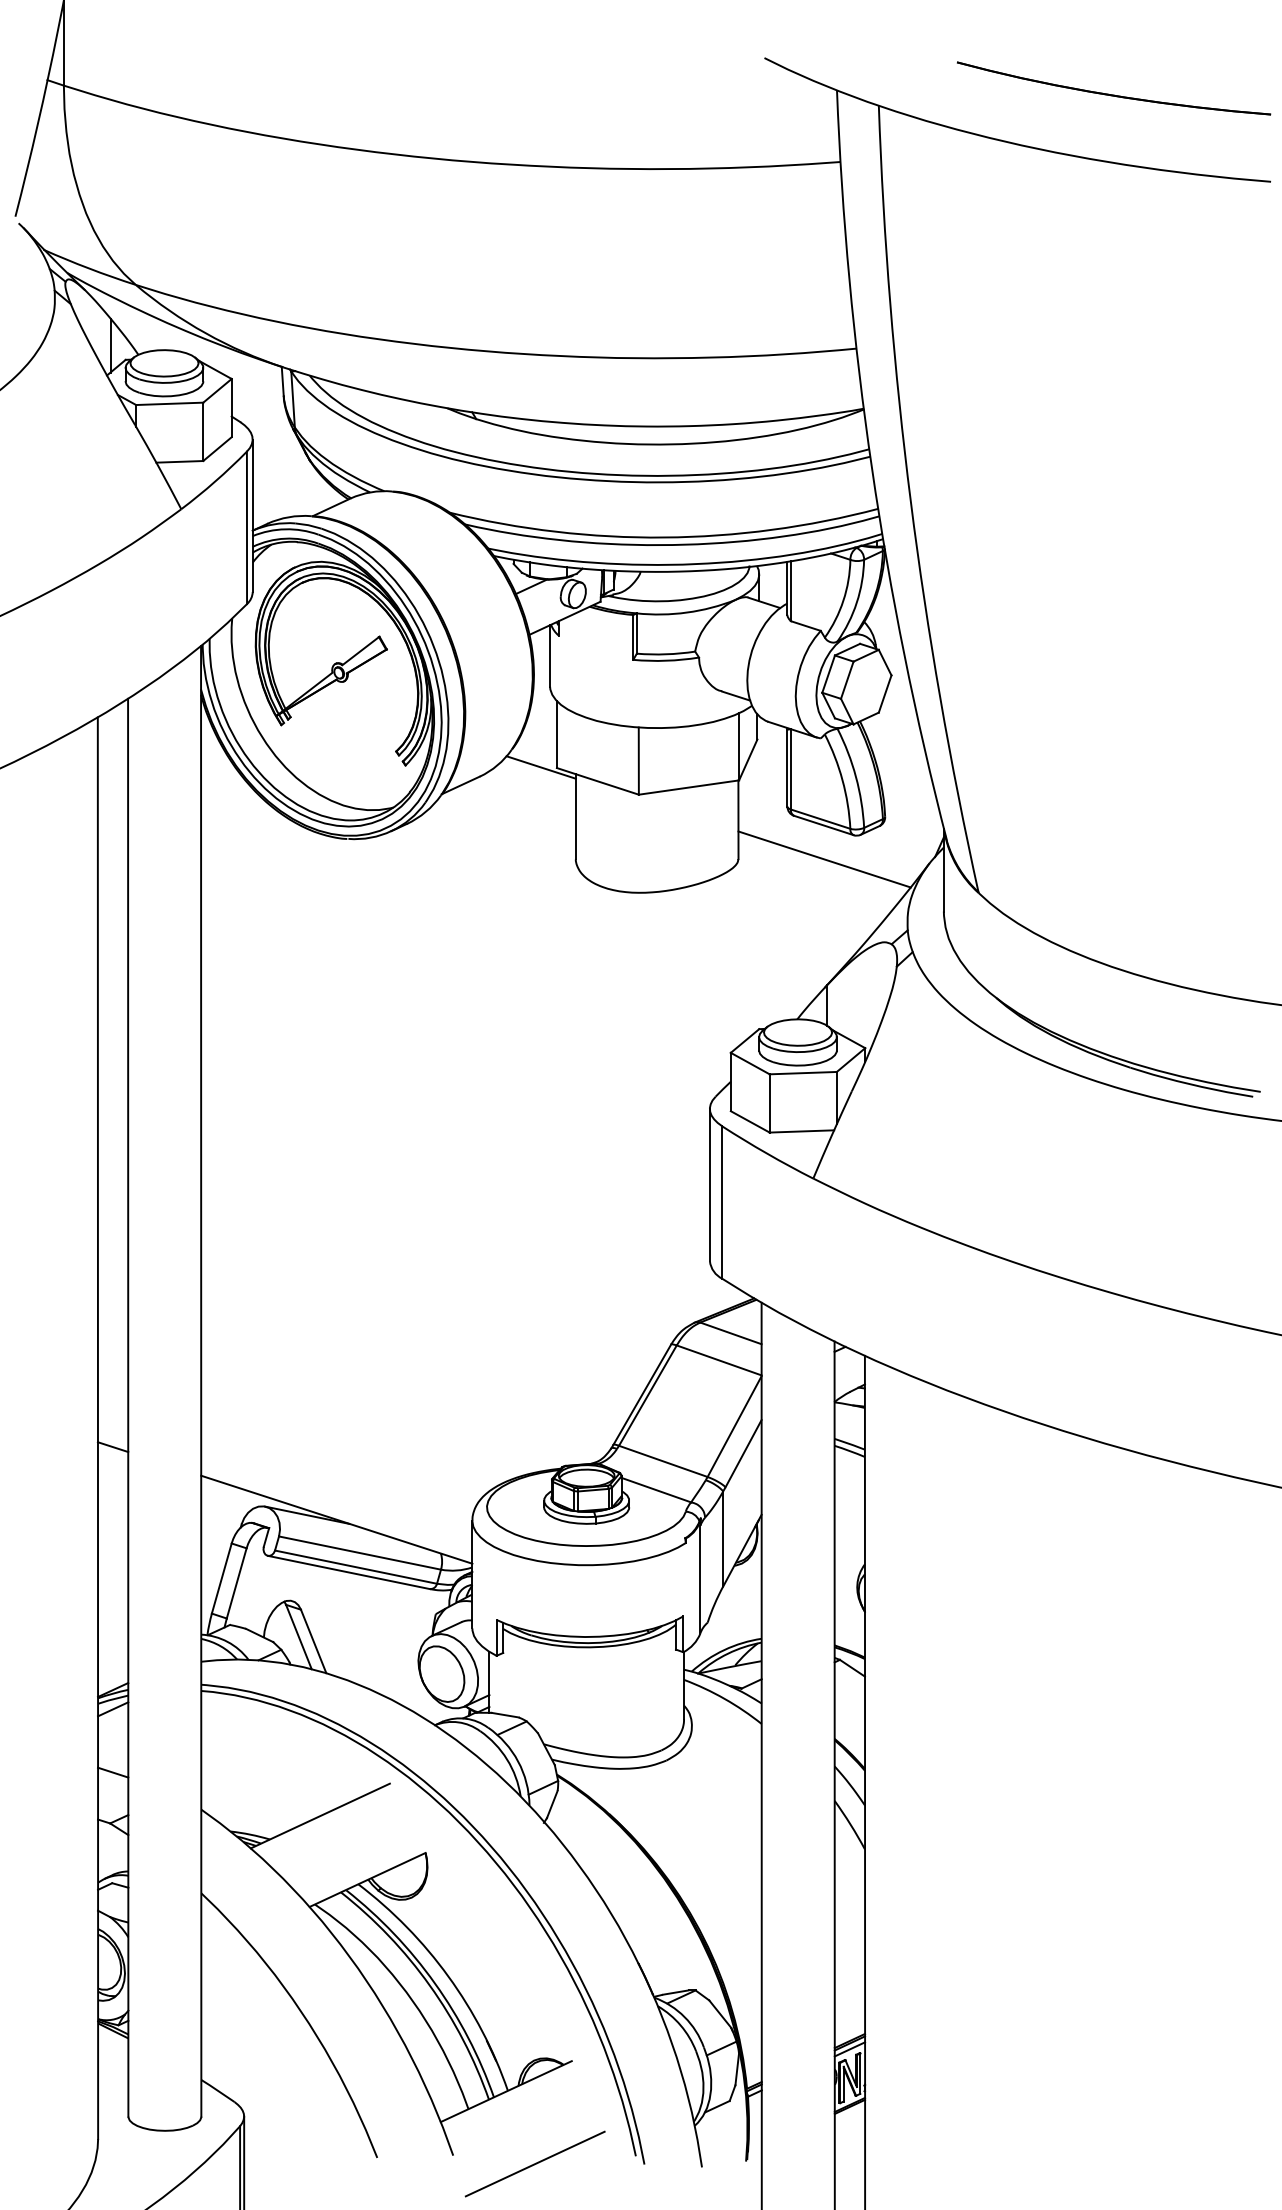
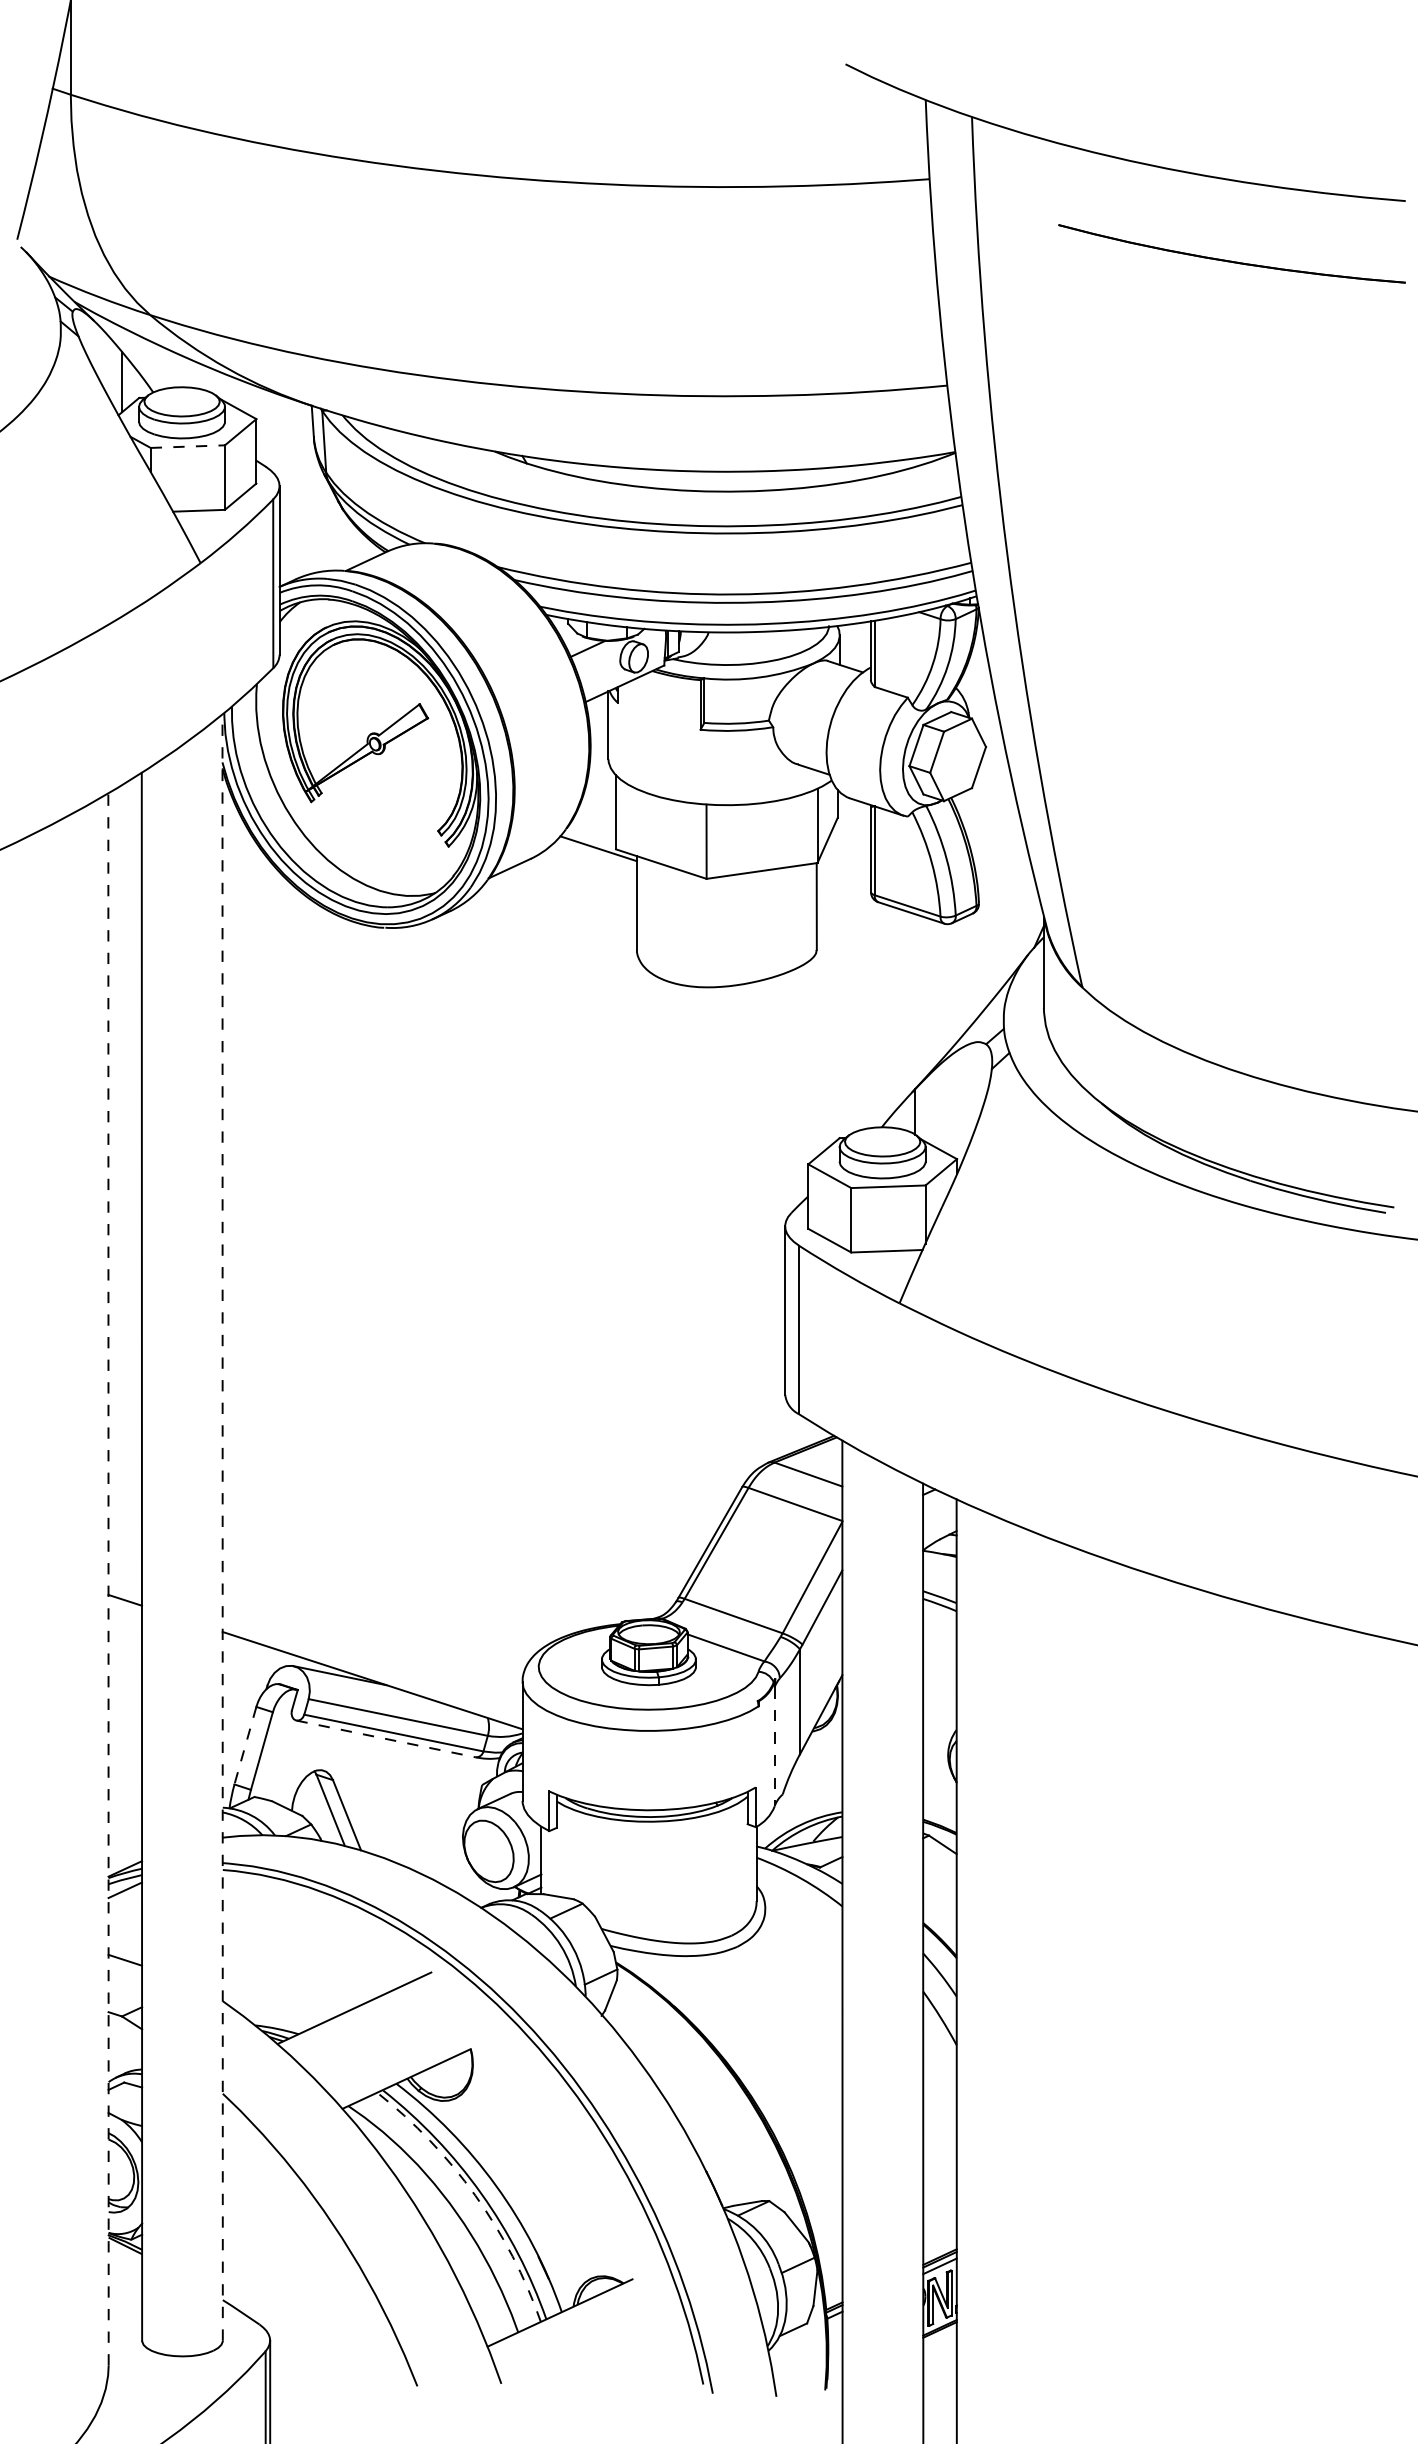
part: (1113, 94) -> (1231, 260), moved
line: (170, 403) -> (188, 446), solid -> dashed
line: (824, 859) -> (911, 950), removed
line: (201, 1381) -> (222, 1527), solid -> dashed
line: (97, 1427) -> (108, 1578), solid -> dashed
line: (349, 1572) -> (386, 1739), solid -> dashed
line: (221, 1579) -> (245, 1746), solid -> dashed
line: (700, 1579) -> (774, 1746), solid -> dashed
arc: (429, 1985) -> (475, 2195), solid -> dashed
line: (534, 2163) -> (591, 2392), removed

